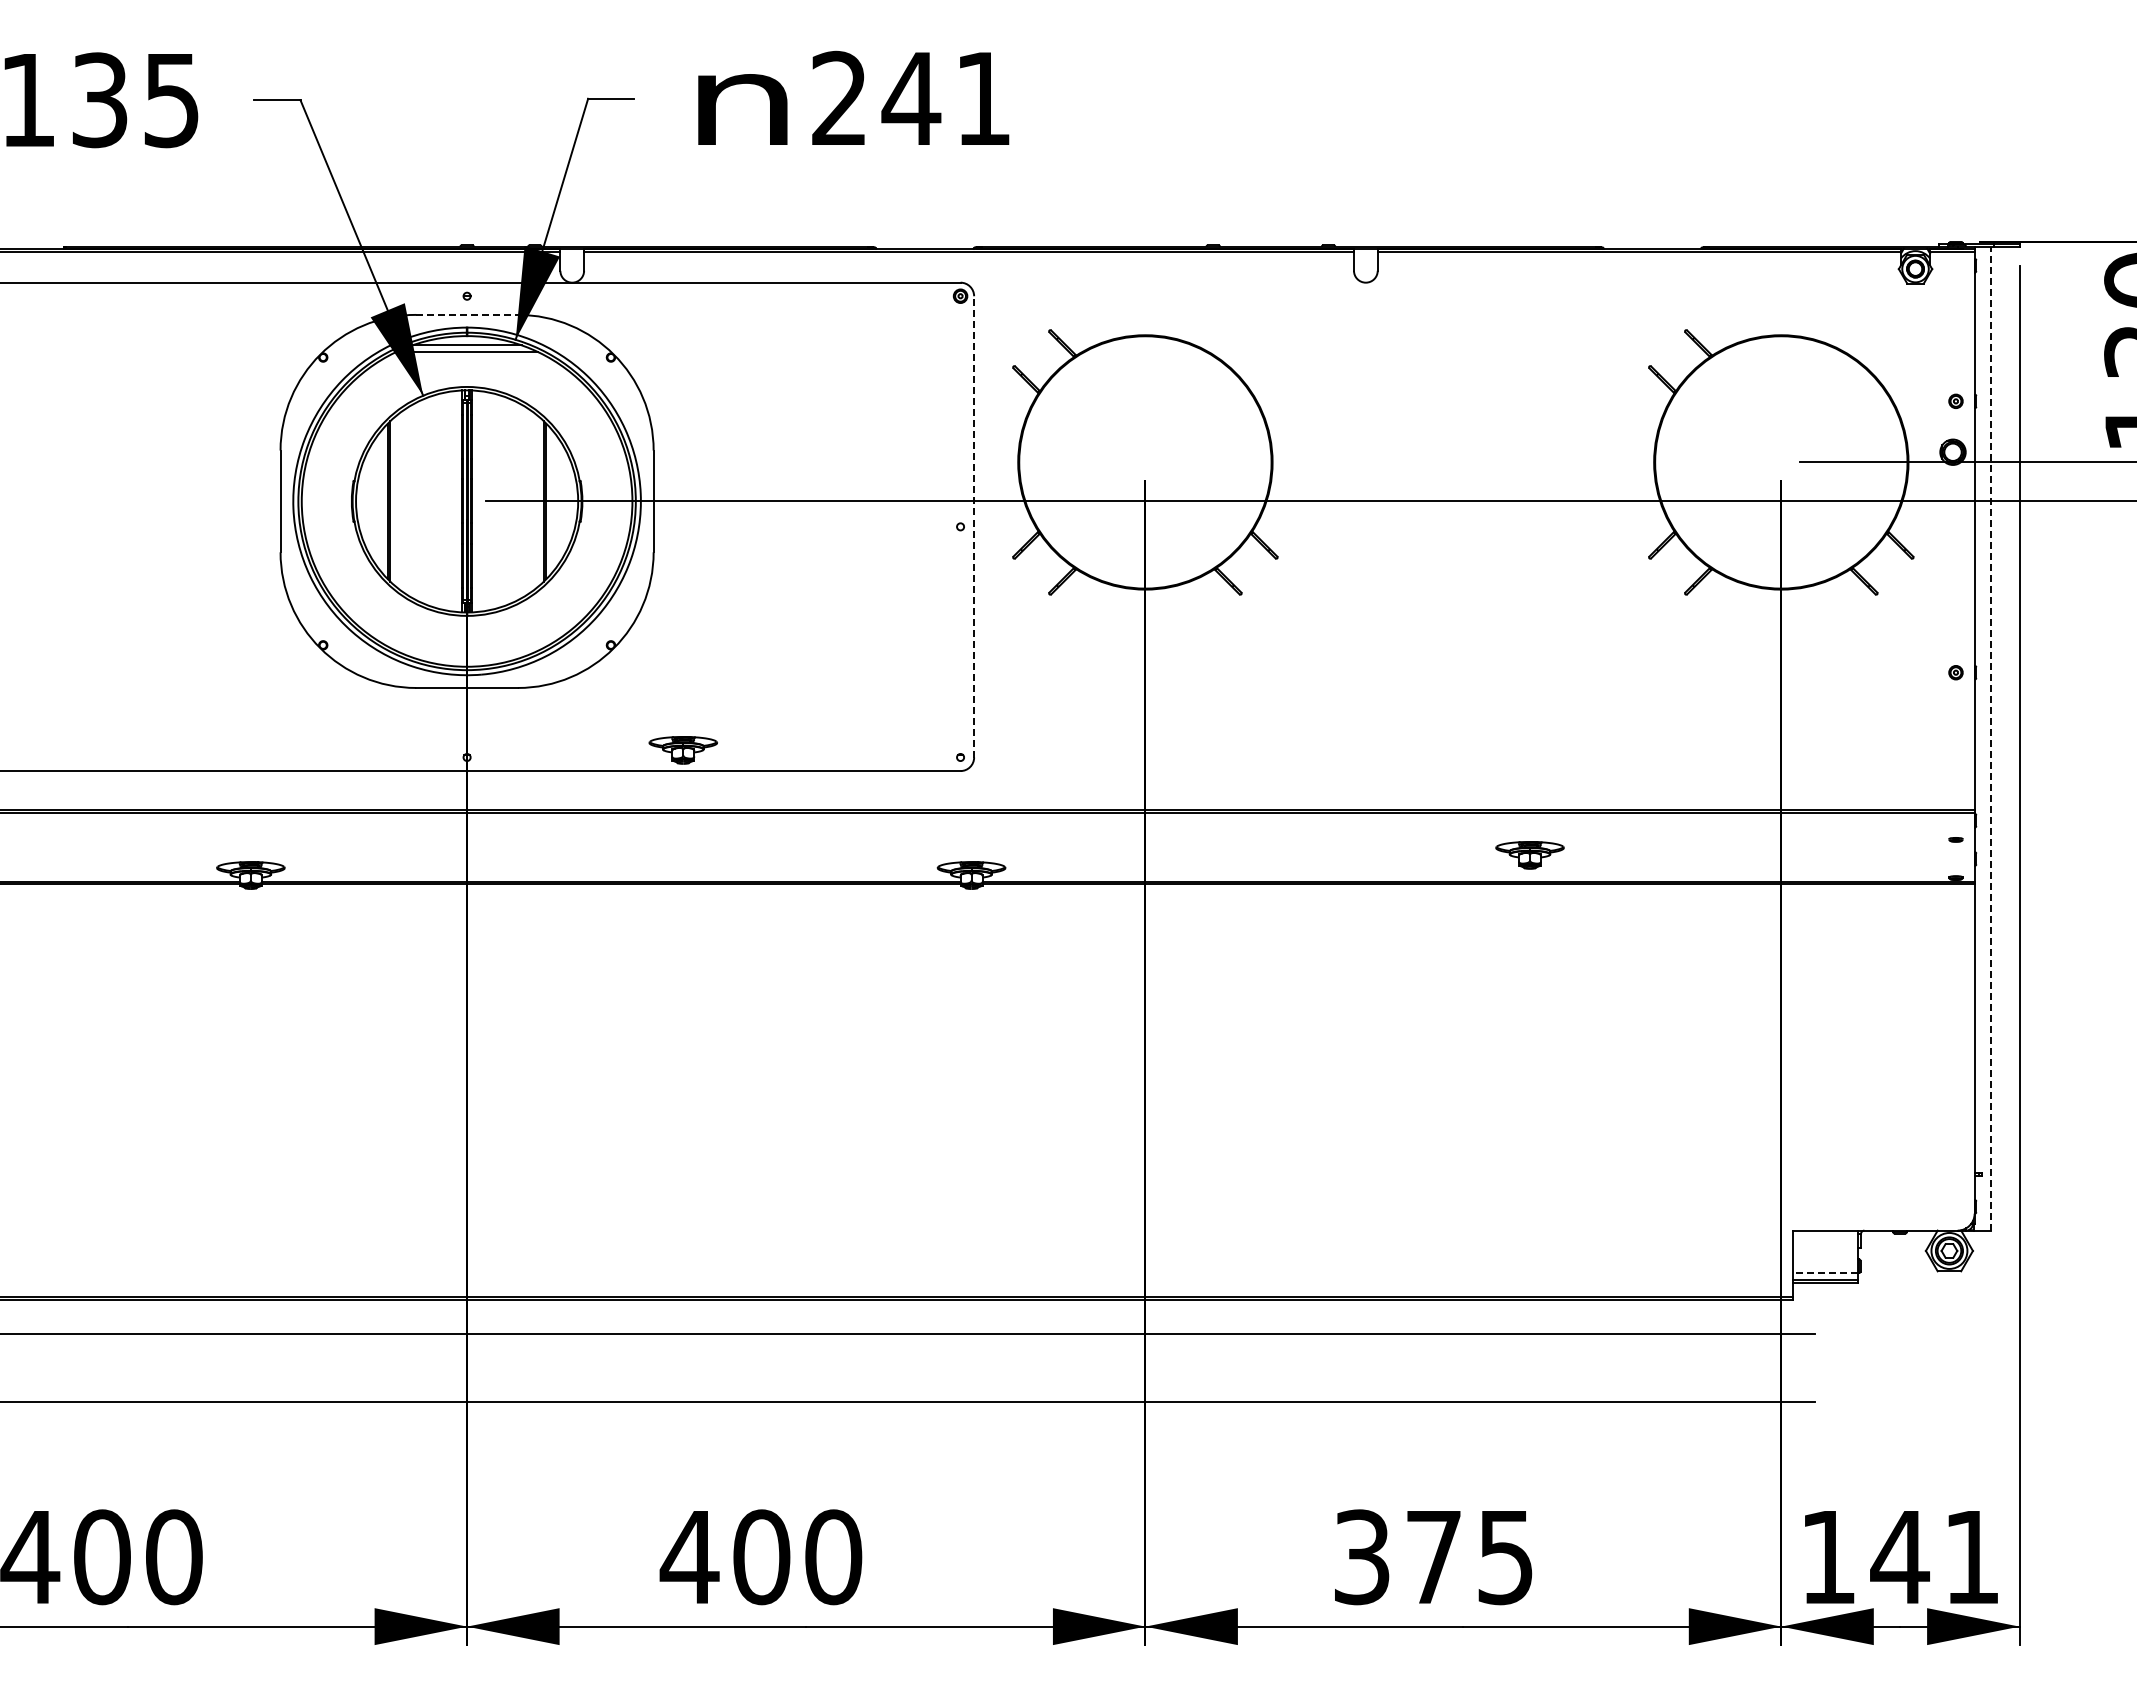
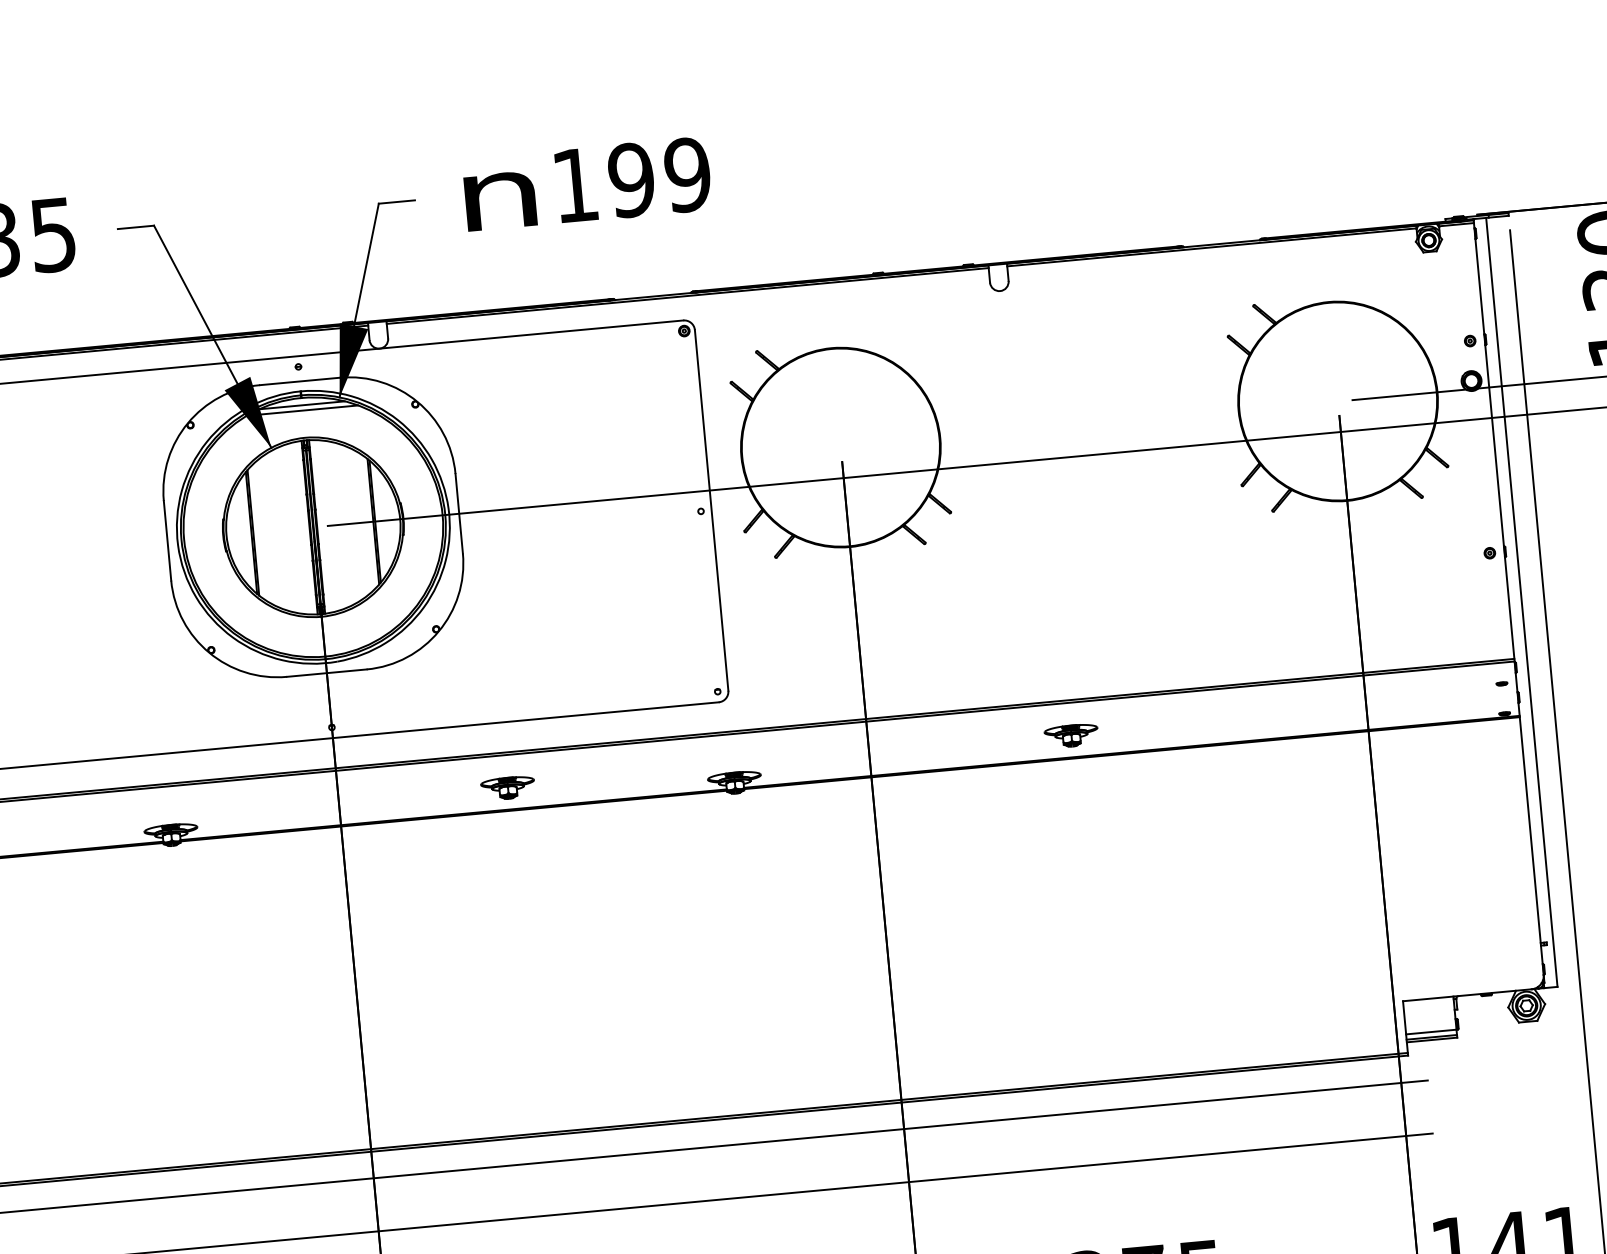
text: (911, 98) -> (631, 180), 241 -> 199
line: (467, 314) -> (300, 381), dashed -> solid
line: (974, 526) -> (711, 510), dashed -> solid
line: (1990, 738) -> (1521, 602), dashed -> solid
part: (682, 750) -> (507, 788), moved
part: (1529, 855) -> (1071, 736), moved
line: (1824, 1273) -> (1430, 1032), dashed -> solid

